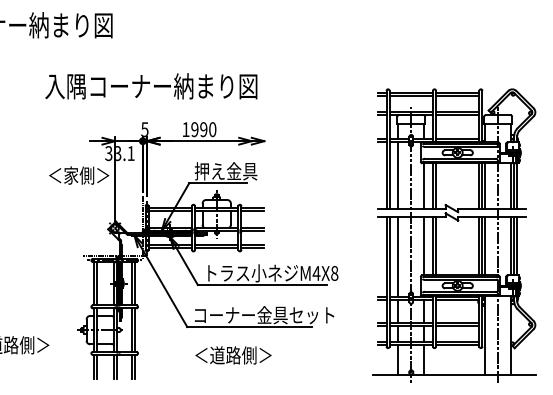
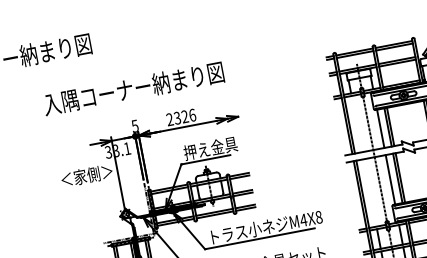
text: (199, 129) -> (181, 117), 1990 -> 2326
line: (398, 175) -> (357, 124), removed
line: (398, 256) -> (370, 192), removed

